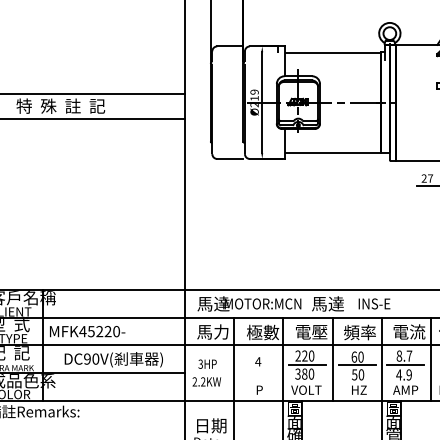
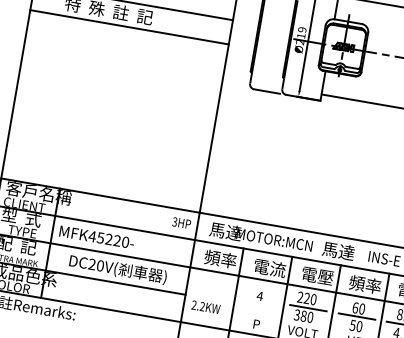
text: (213, 331) -> (221, 258), 馬力 -> 頻率
text: (263, 332) -> (270, 268), 極數 -> 電流
text: (87, 359) -> (92, 264), DC90V( -> DC20V(
text: (207, 363) -> (181, 222), moved

